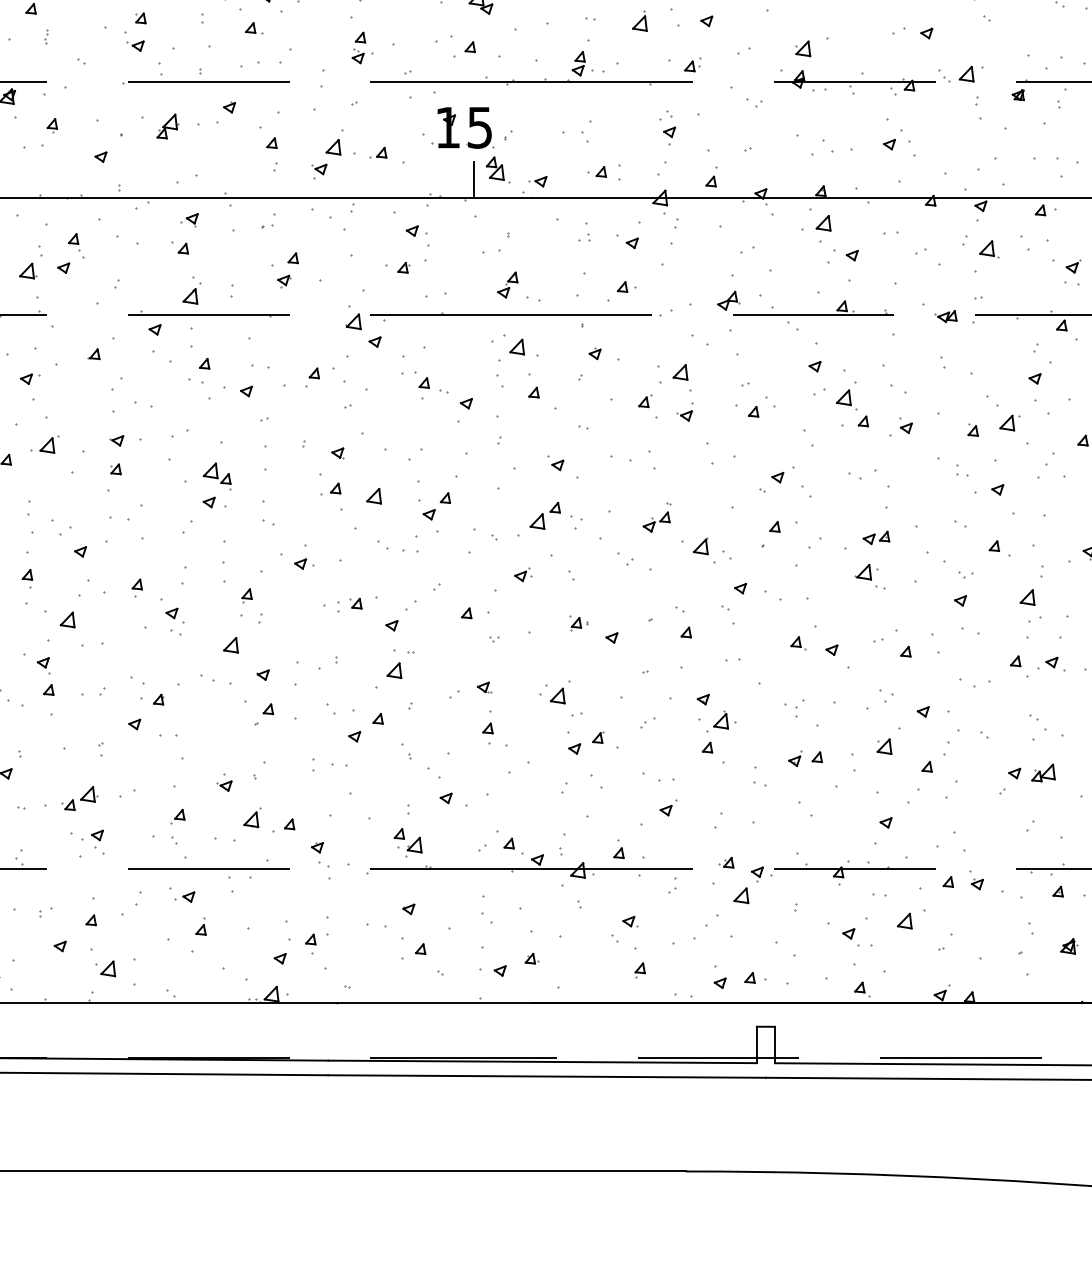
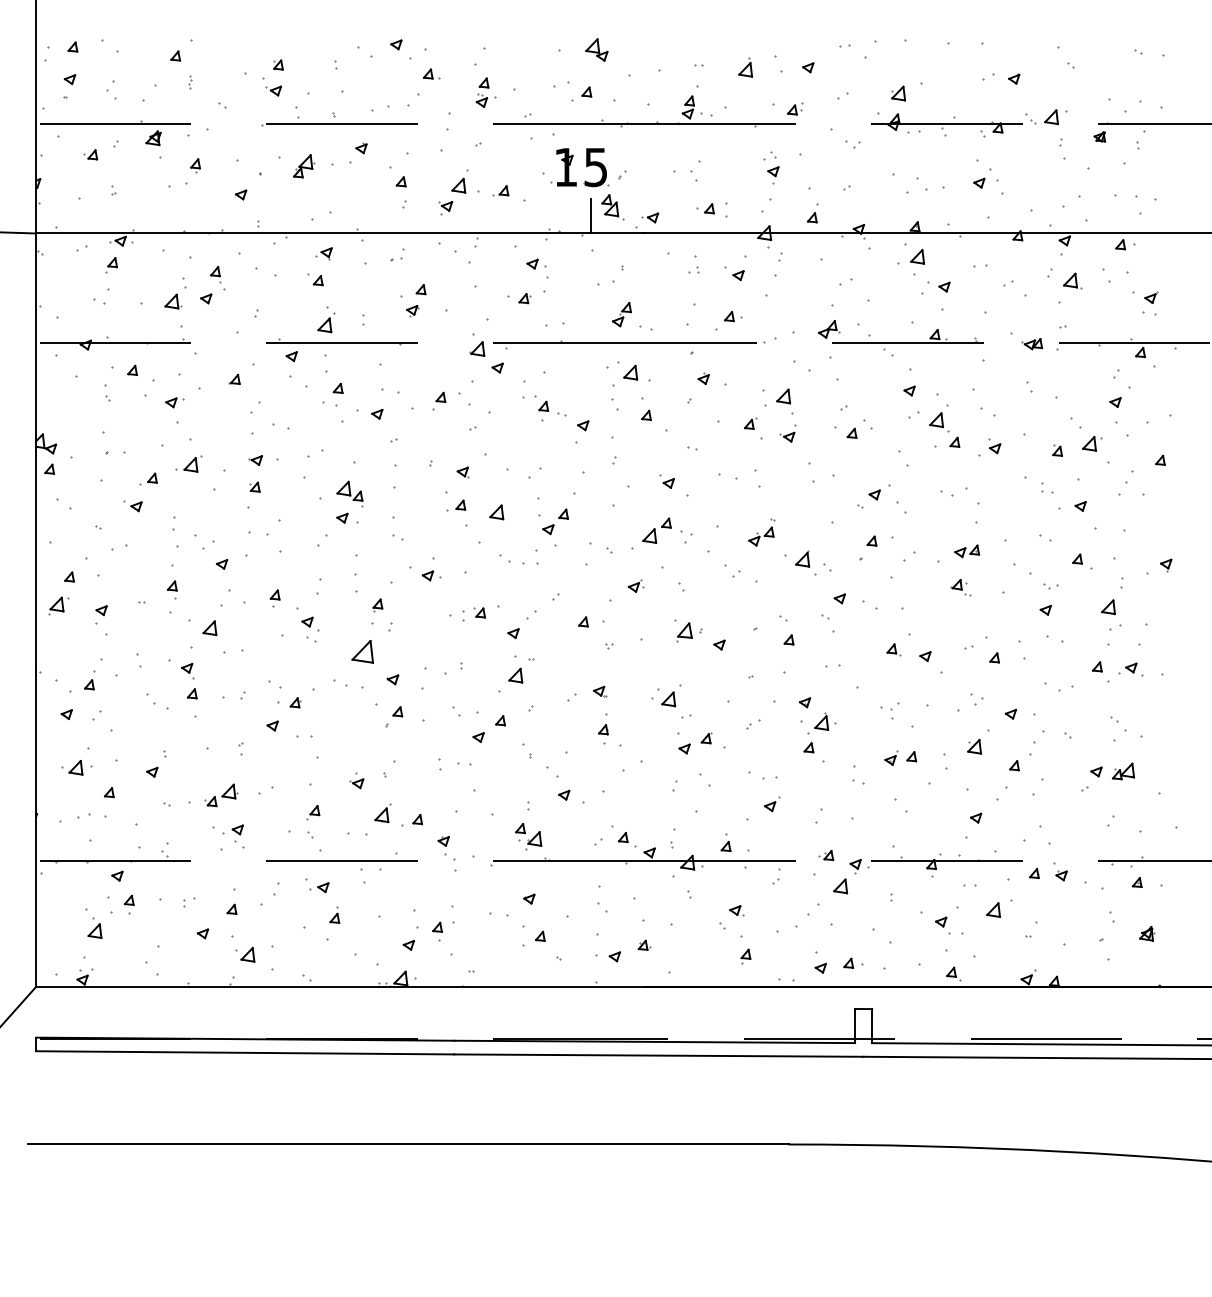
part: (254, 27) -> (431, 73), moved
part: (869, 576) -> (960, 587), size x0.7
part: (578, 623) -> (688, 631), size x1.6
part: (230, 644) -> (362, 651), size x1.6

